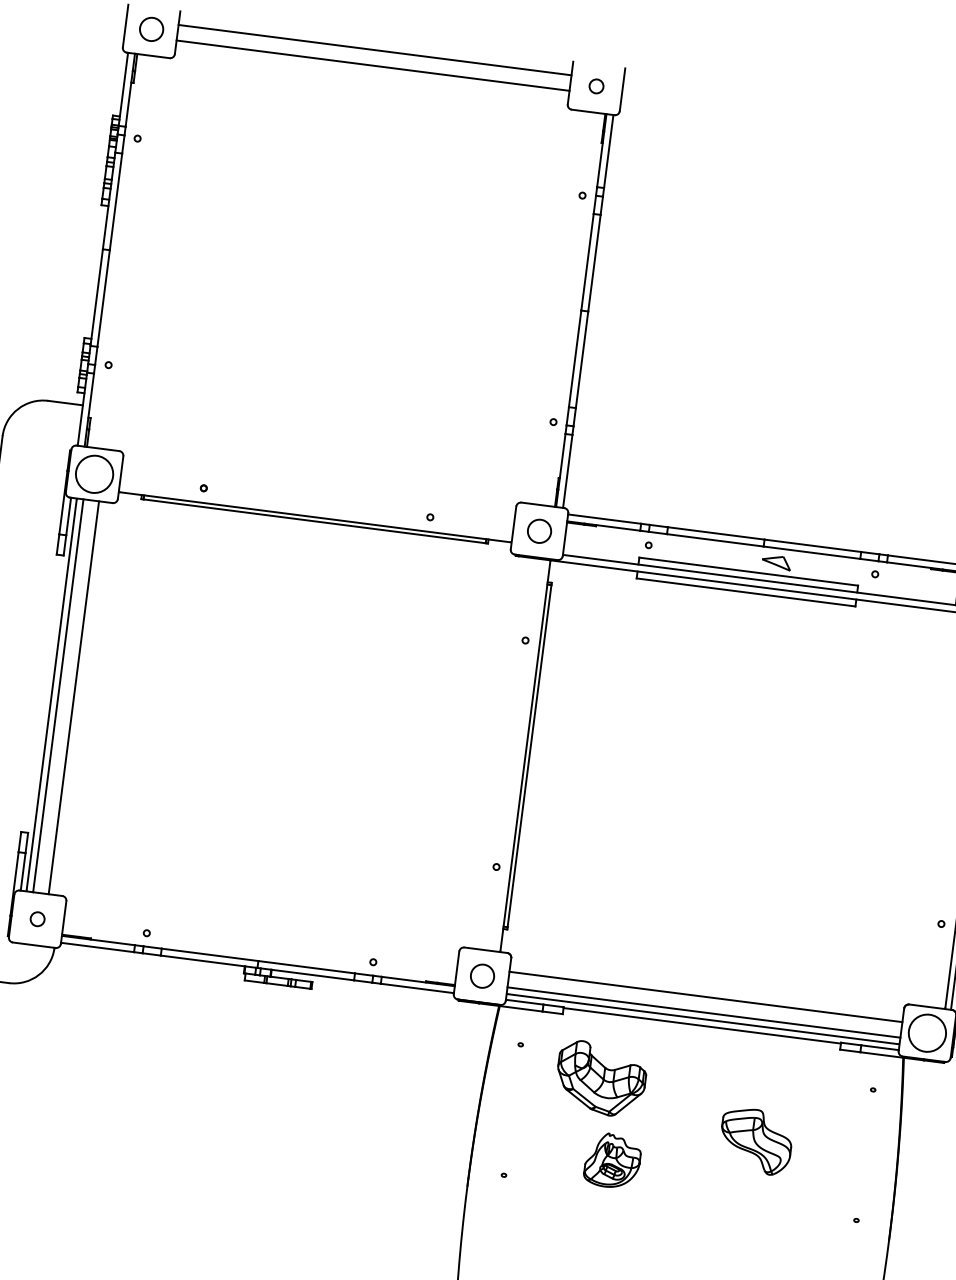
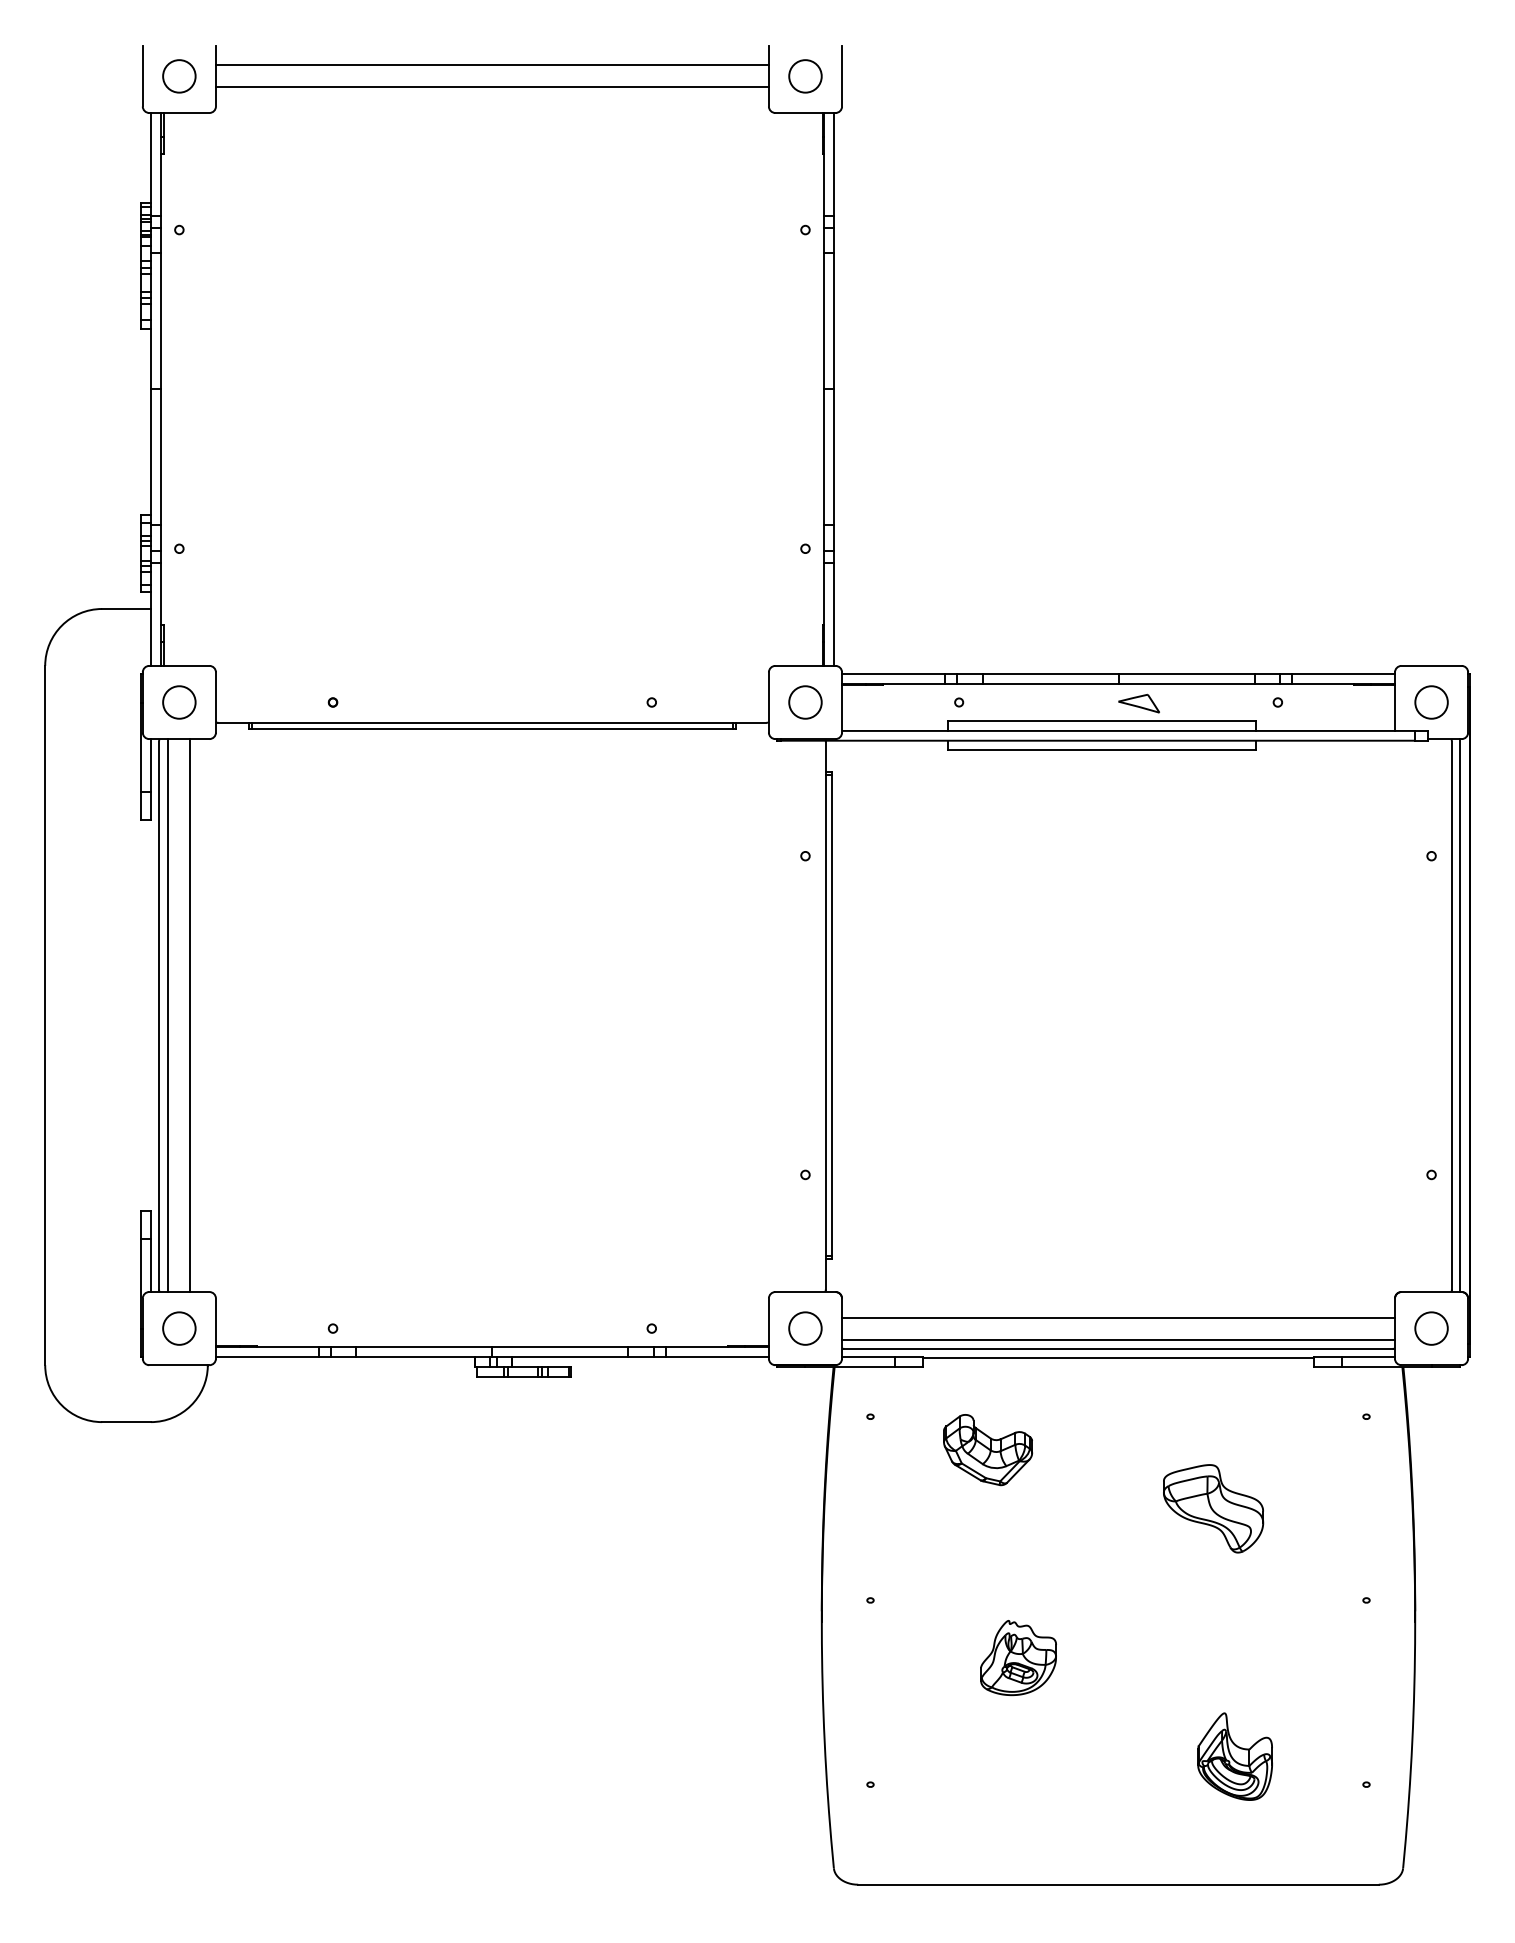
circle: (596, 86) -> (805, 76), size x1.67
circle: (94, 474) -> (179, 702), size x0.62
circle: (37, 919) -> (179, 1328), size x1.67
circle: (927, 1033) -> (1431, 1328), size x0.62
part: (601, 1079) -> (988, 1450), size x0.71
part: (612, 1161) -> (1018, 1658), moved

